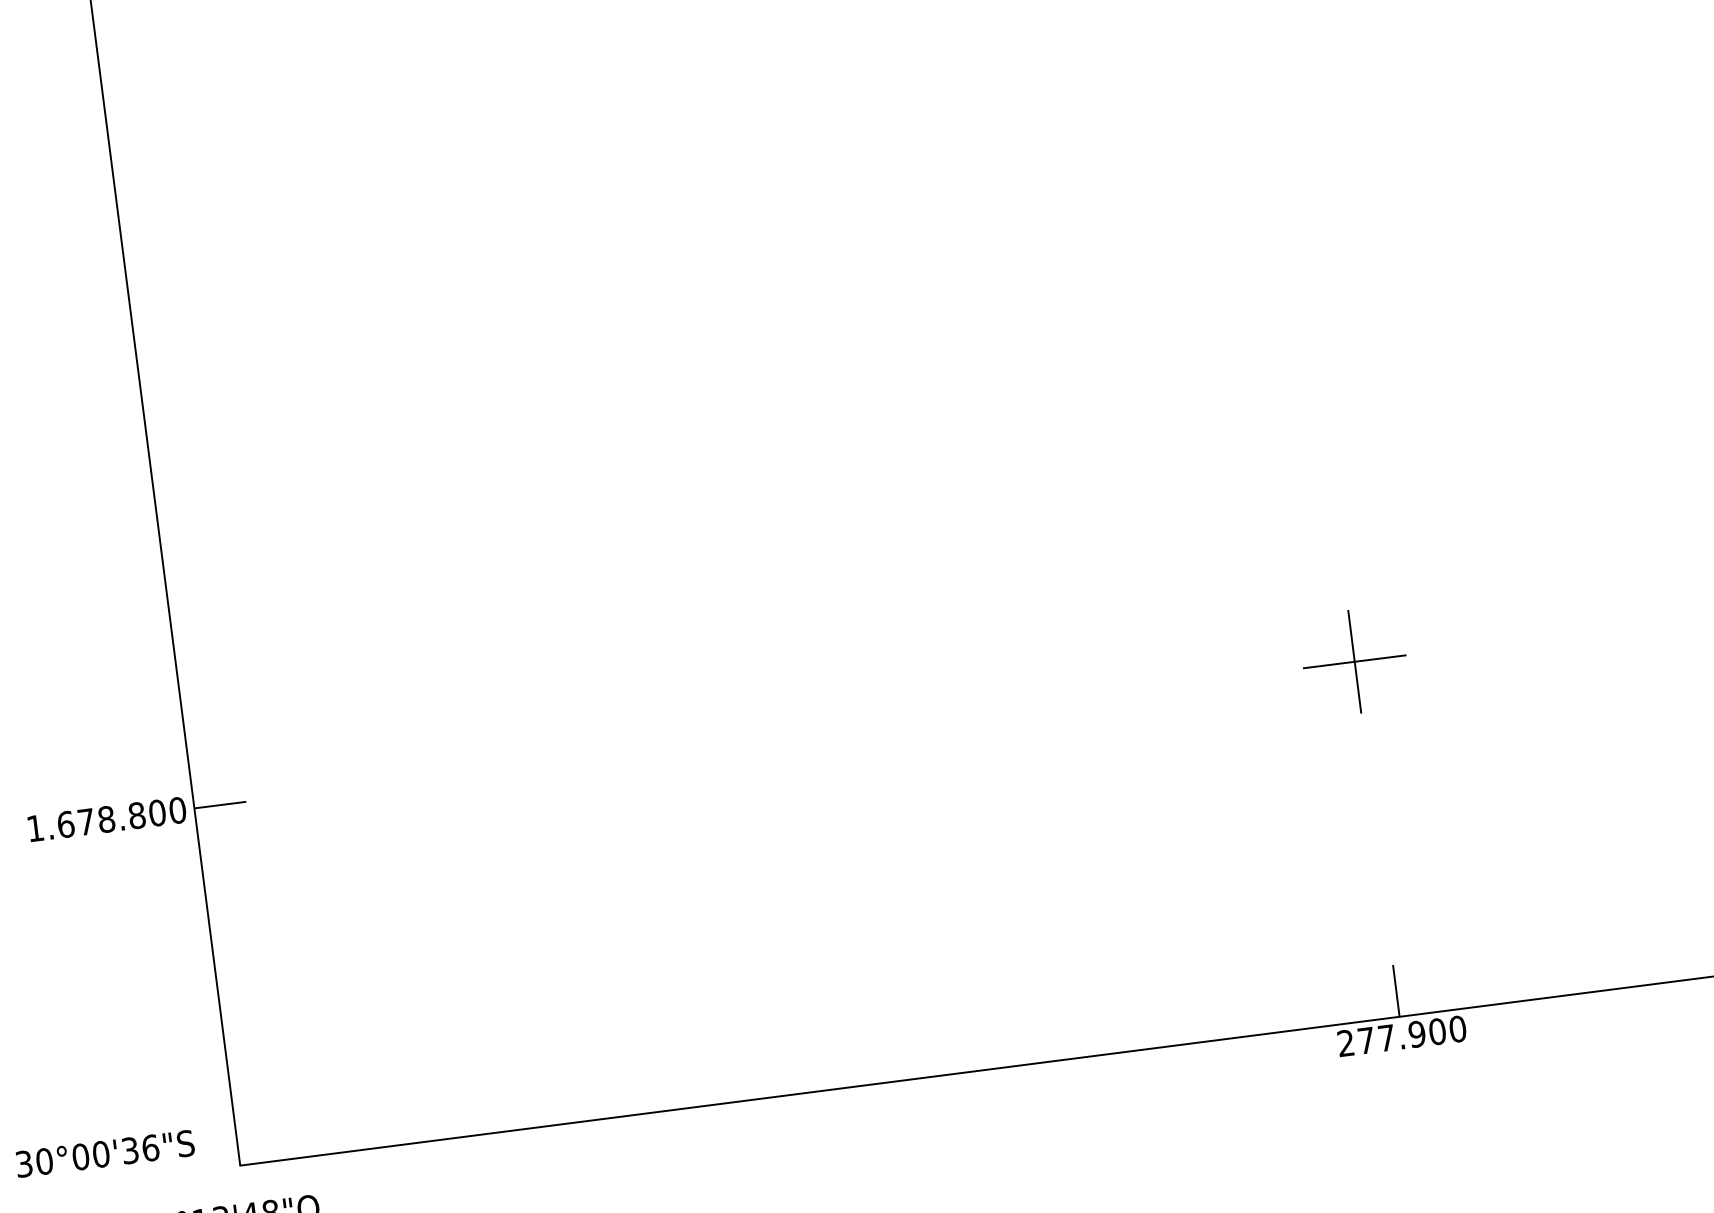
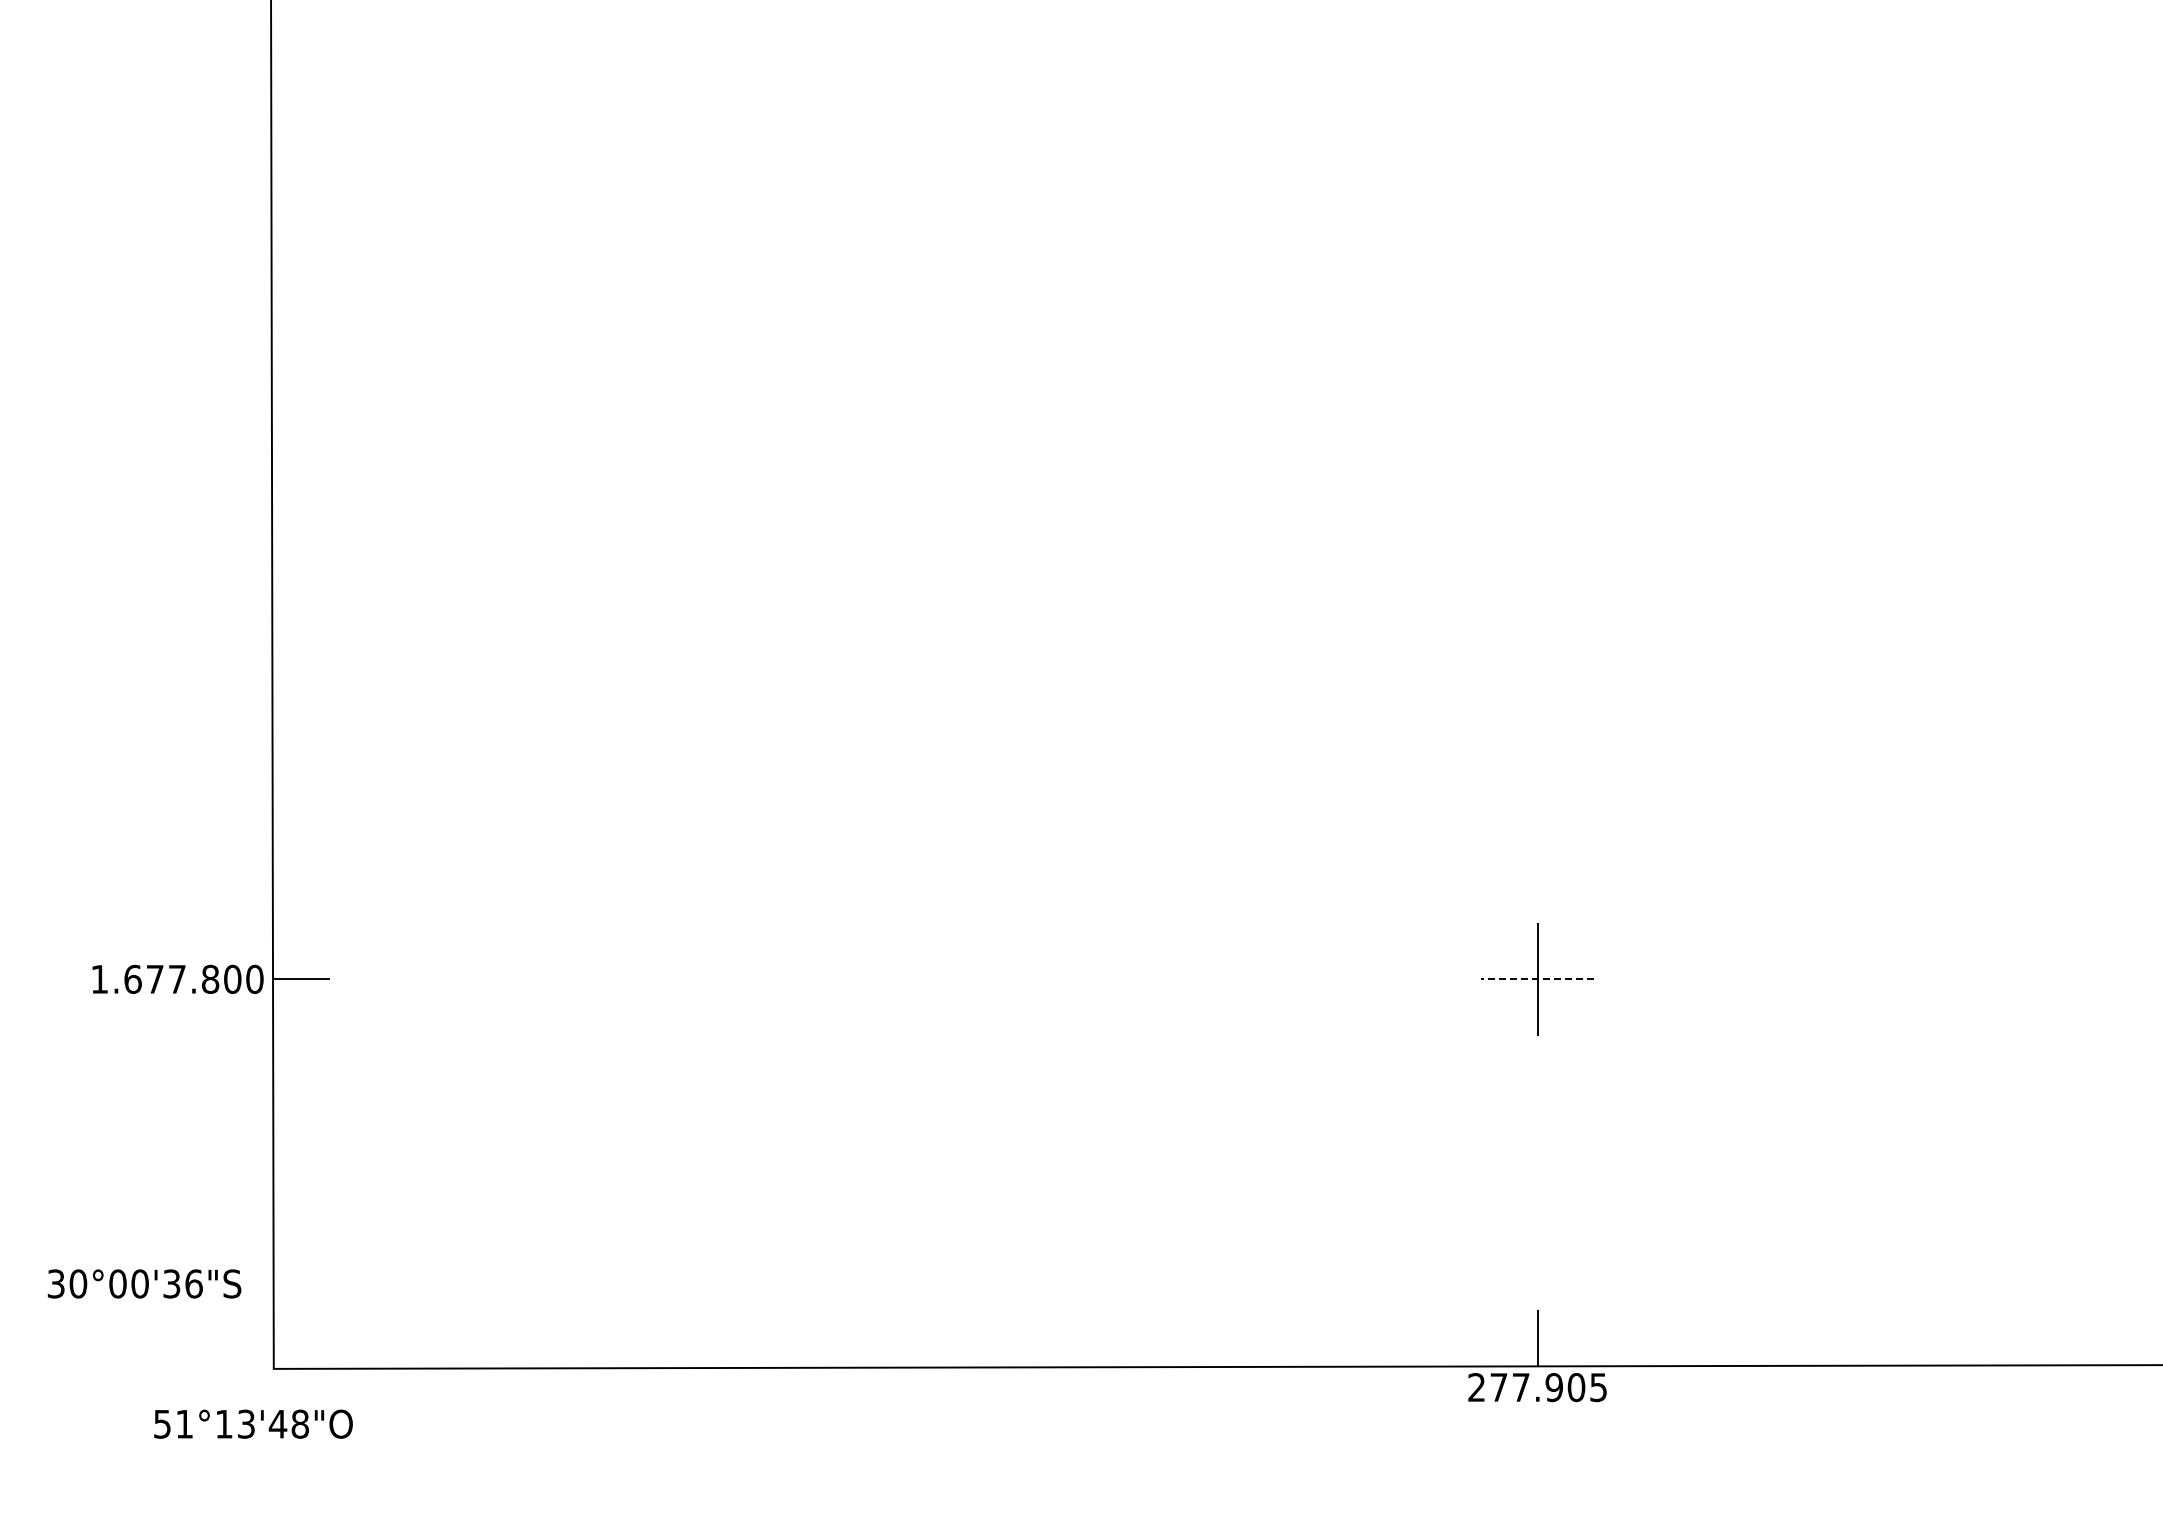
line: (1354, 661) -> (1537, 979), solid -> dashed
text: (106, 818) -> (177, 978), 1.678.800 -> 1.677.800
text: (1457, 1029) -> (1598, 1387), 277.900 -> 277.905
text: (105, 1153) -> (144, 1283), moved

